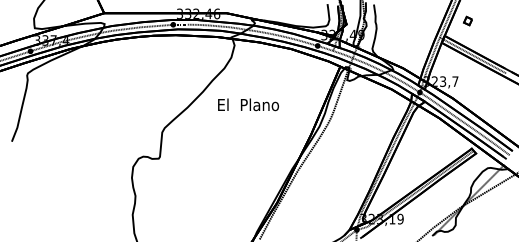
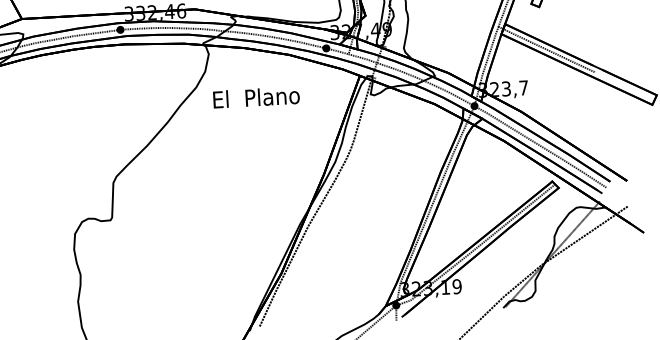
text: (248, 104) -> (256, 97), moved

